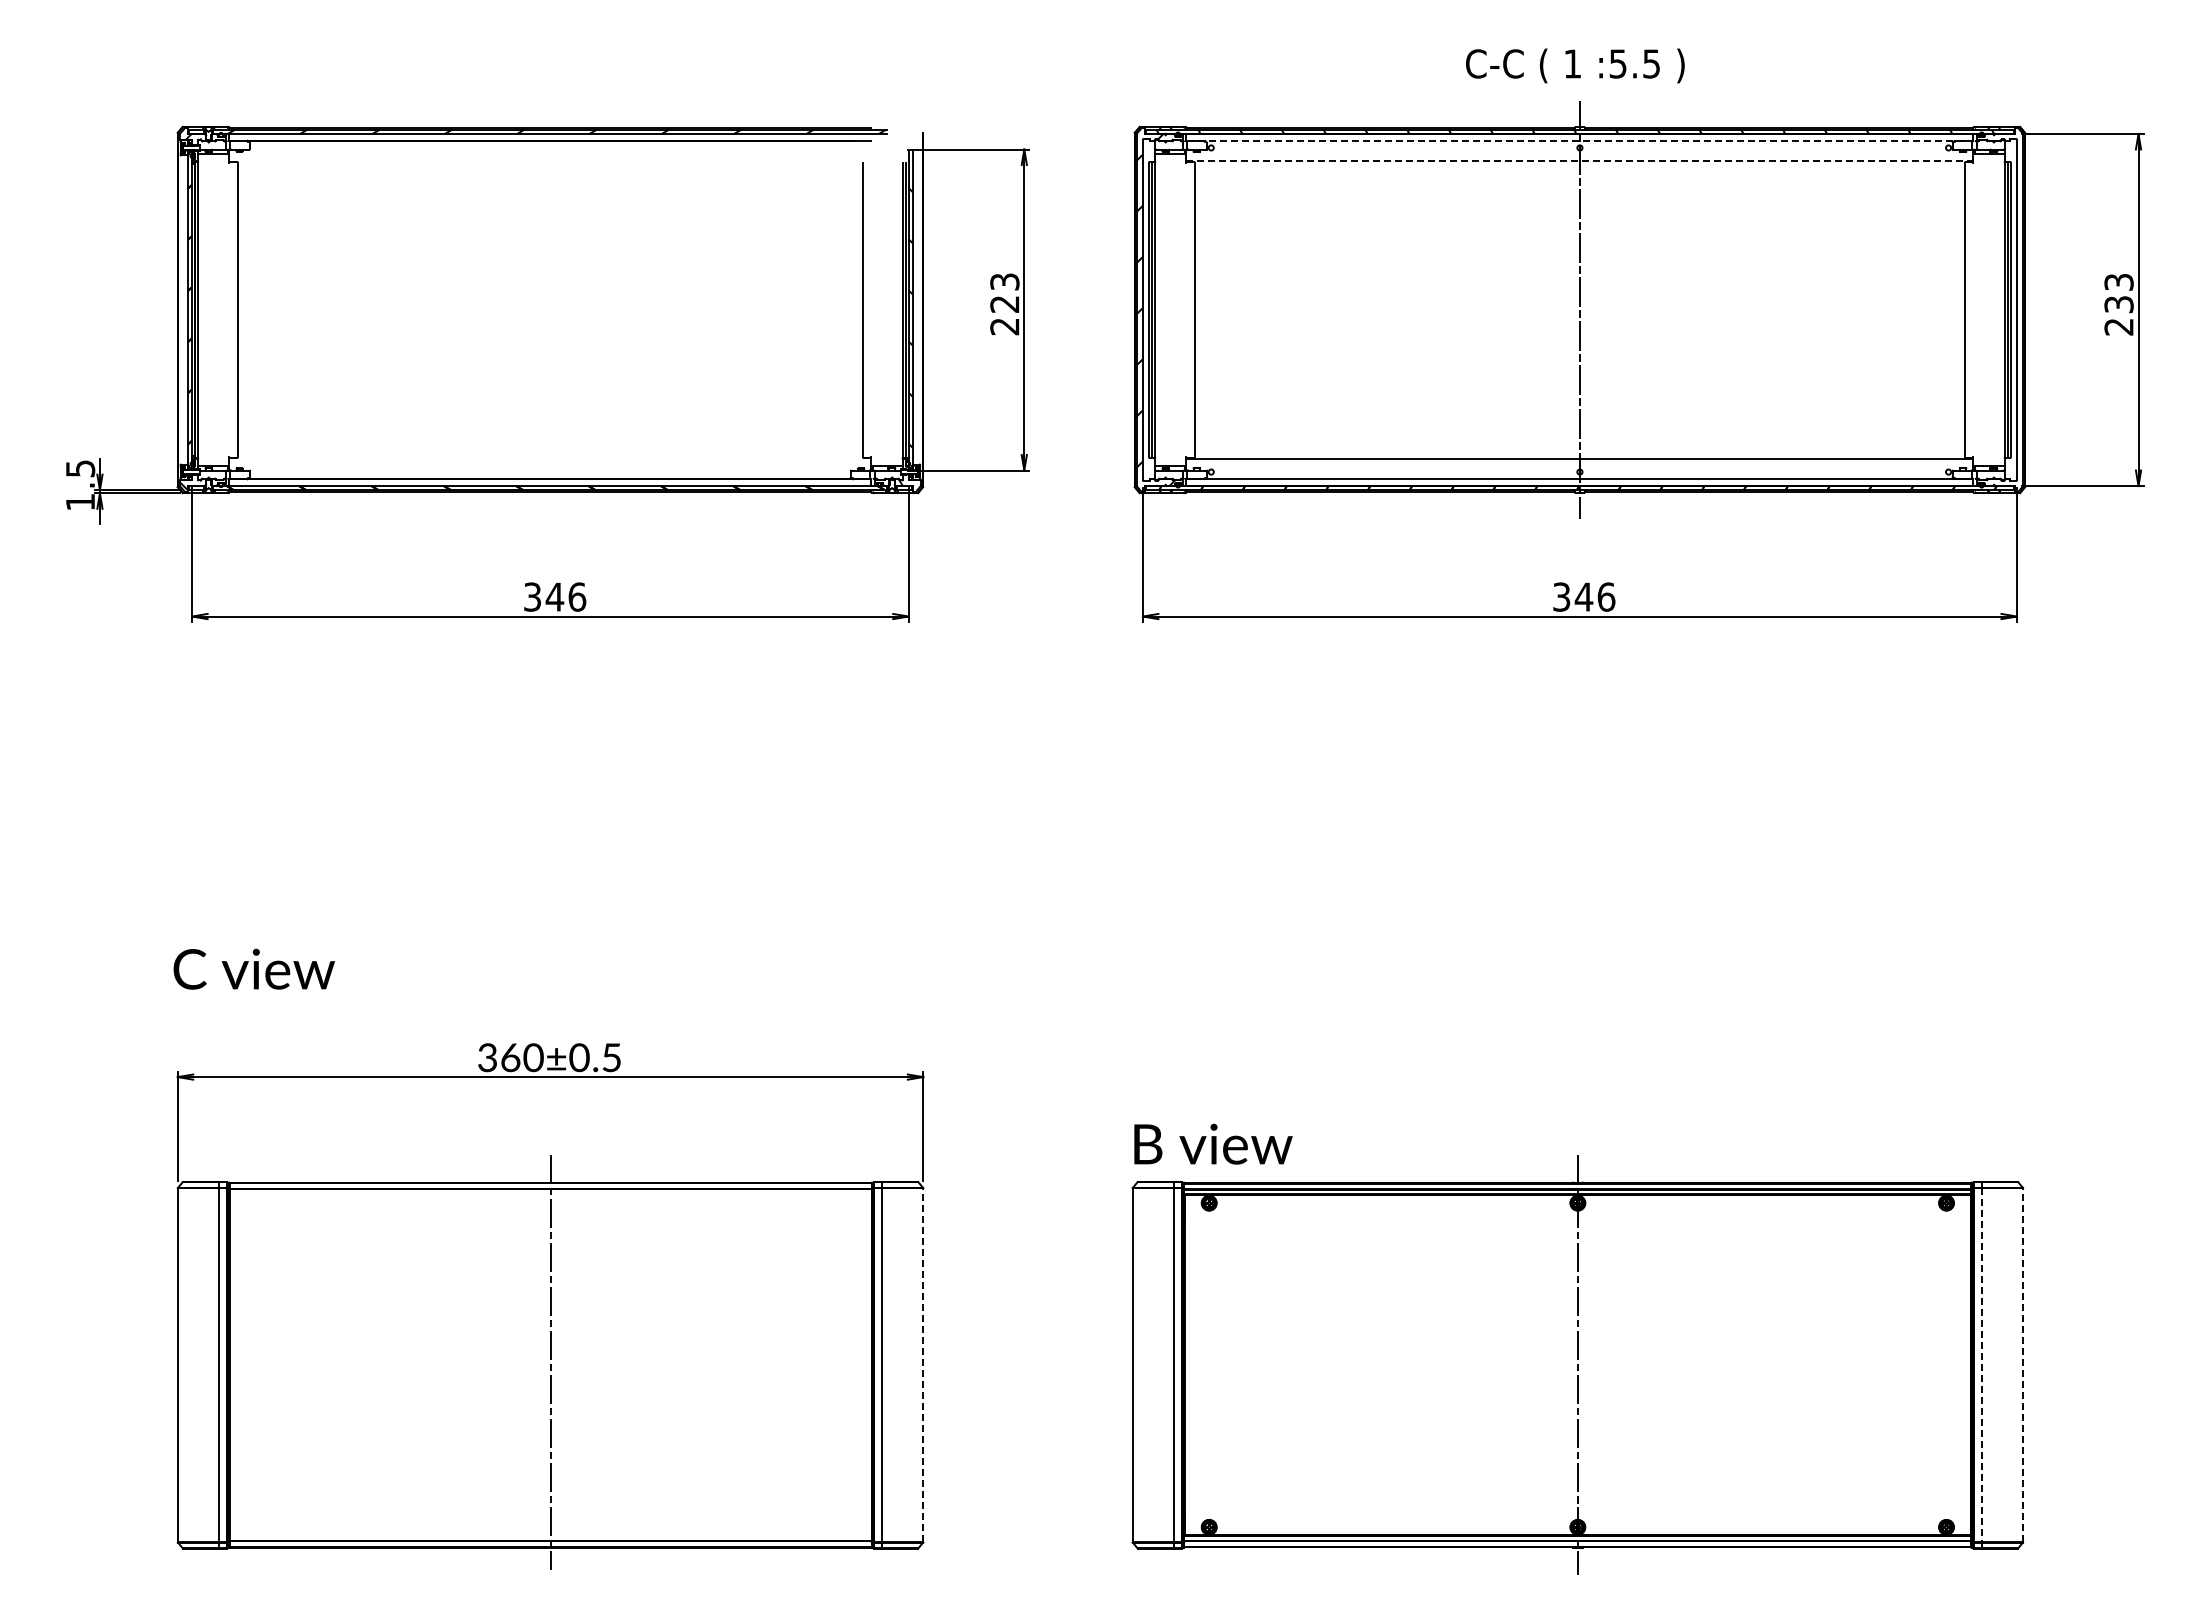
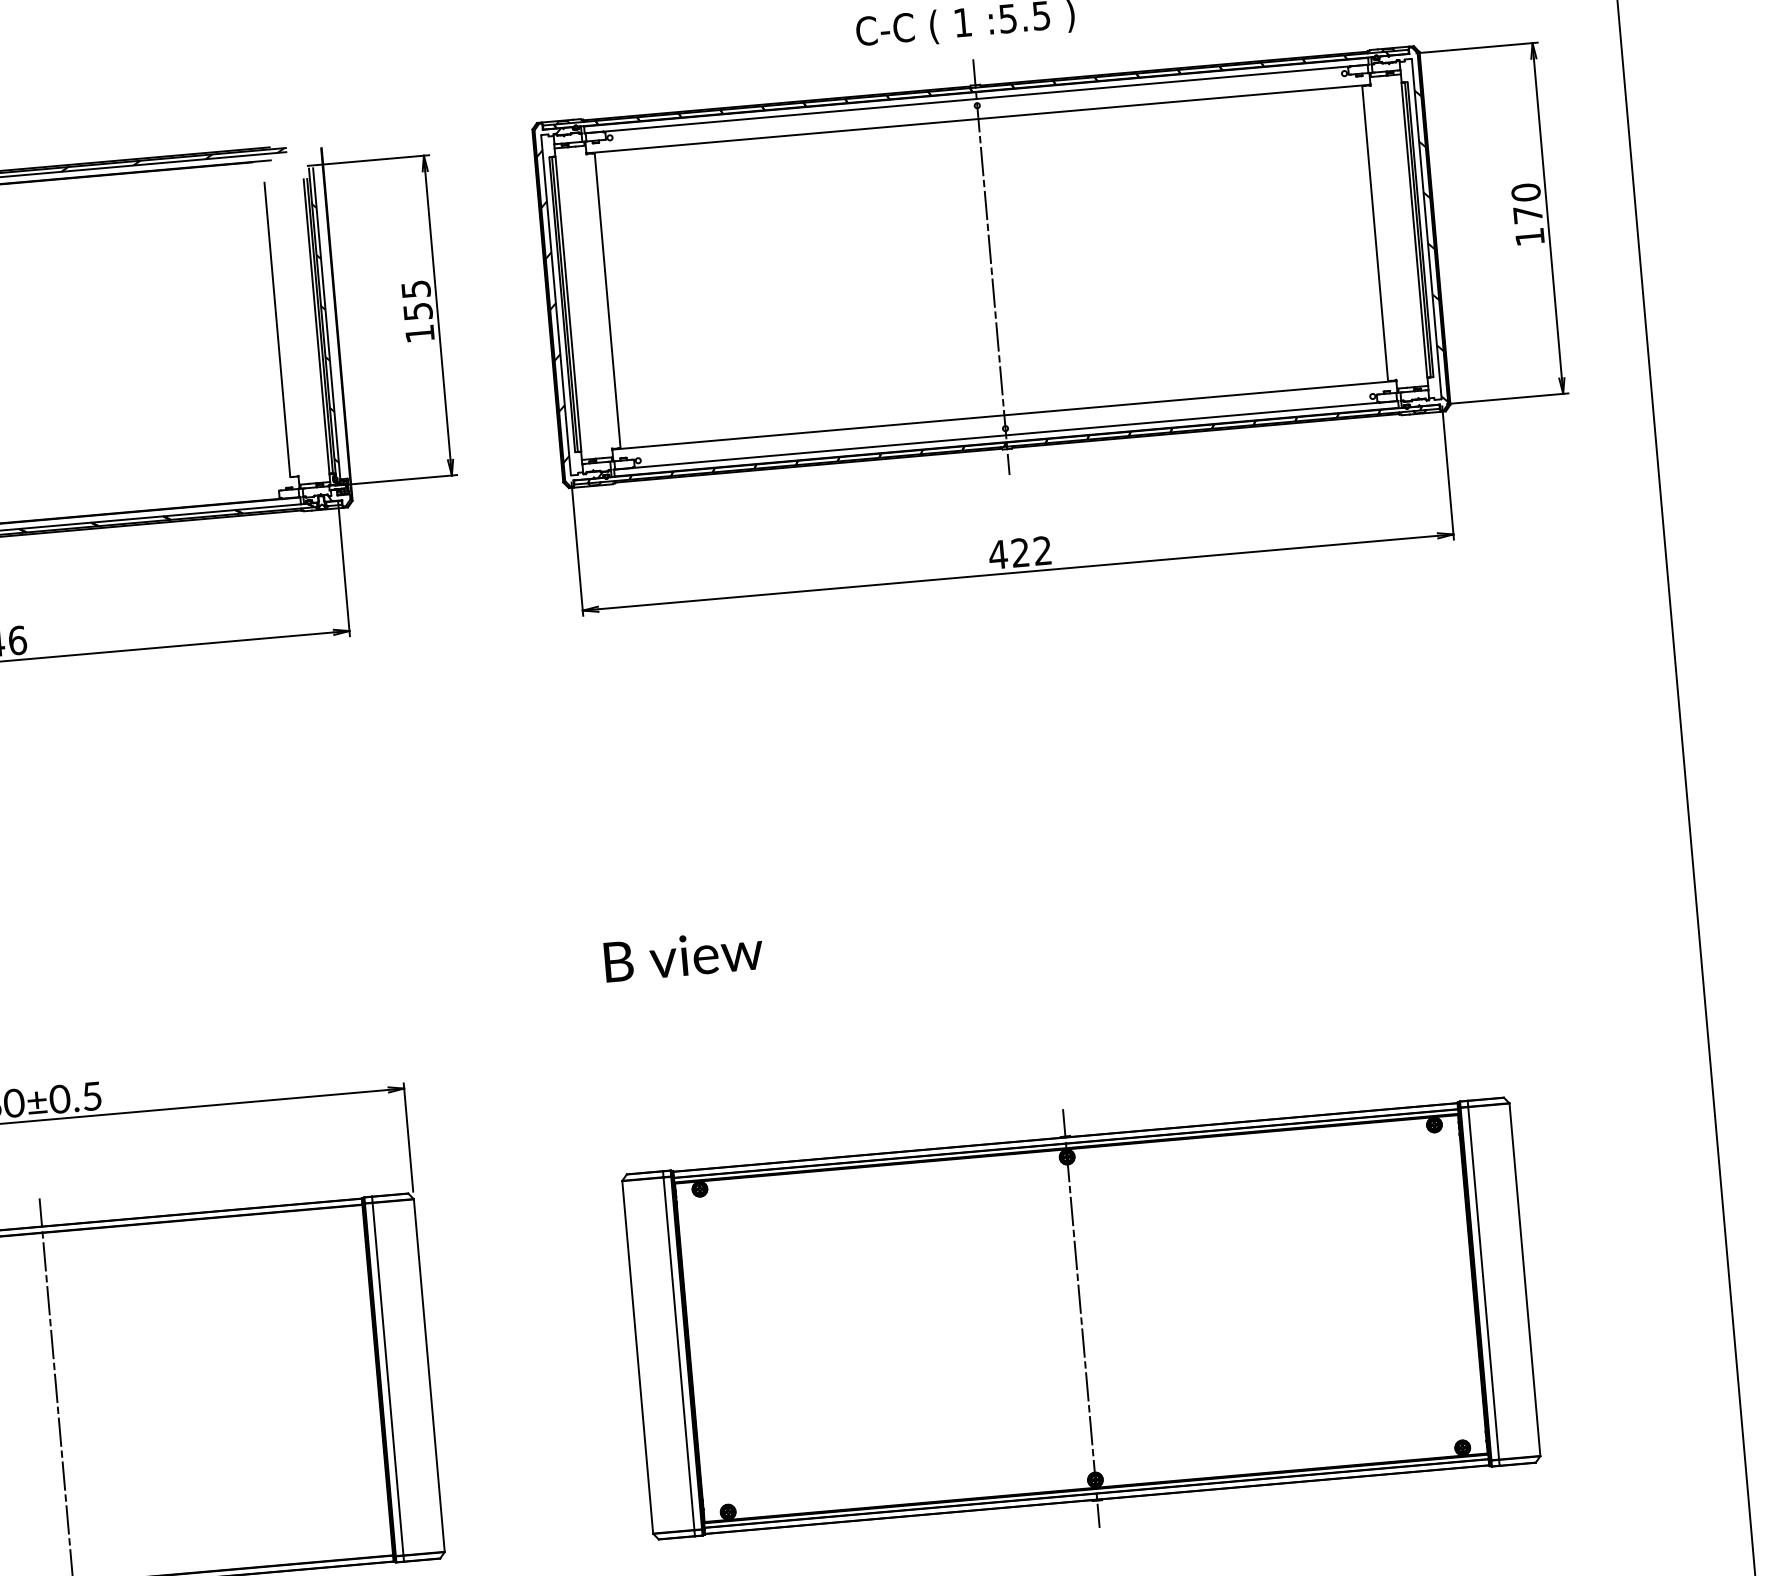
hatch: (1575, 131) -> (971, 89), added
line: (1579, 141) -> (976, 99), dashed -> solid
line: (1579, 161) -> (978, 119), dashed -> solid
text: (1004, 304) -> (417, 311), 223 -> 155
text: (2118, 304) -> (1527, 214), 233 -> 170
hatch: (2002, 310) -> (1412, 230), added
text: (1583, 596) -> (1019, 552), 346 -> 422
text: (1213, 1143) -> (683, 955), moved
line: (923, 1365) -> (429, 1375), dashed -> solid
line: (1981, 1365) -> (1483, 1283), dashed -> solid
line: (2023, 1365) -> (1525, 1279), dashed -> solid

